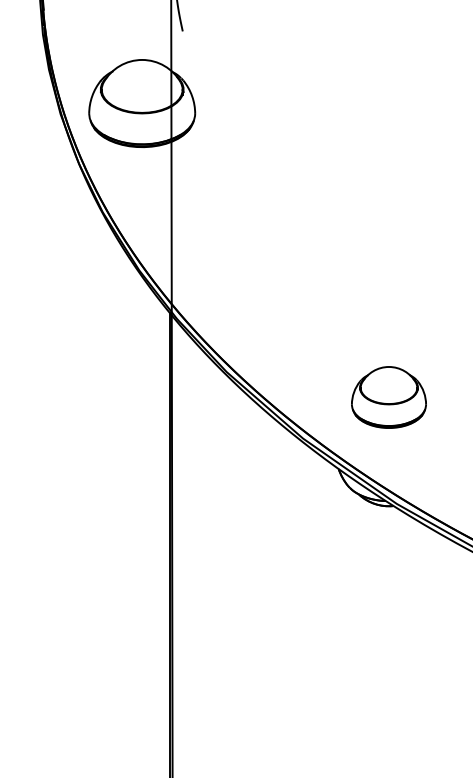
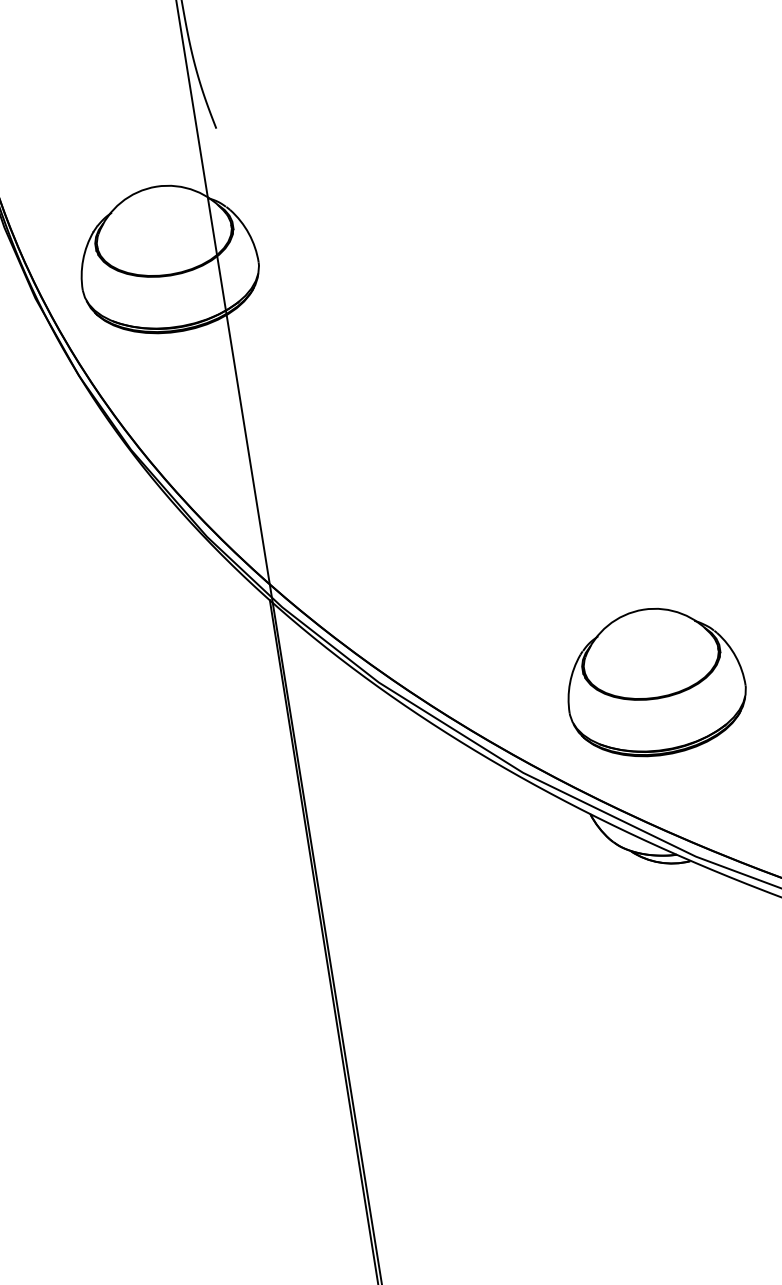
part: (388, 397) -> (654, 682), size x1.43

